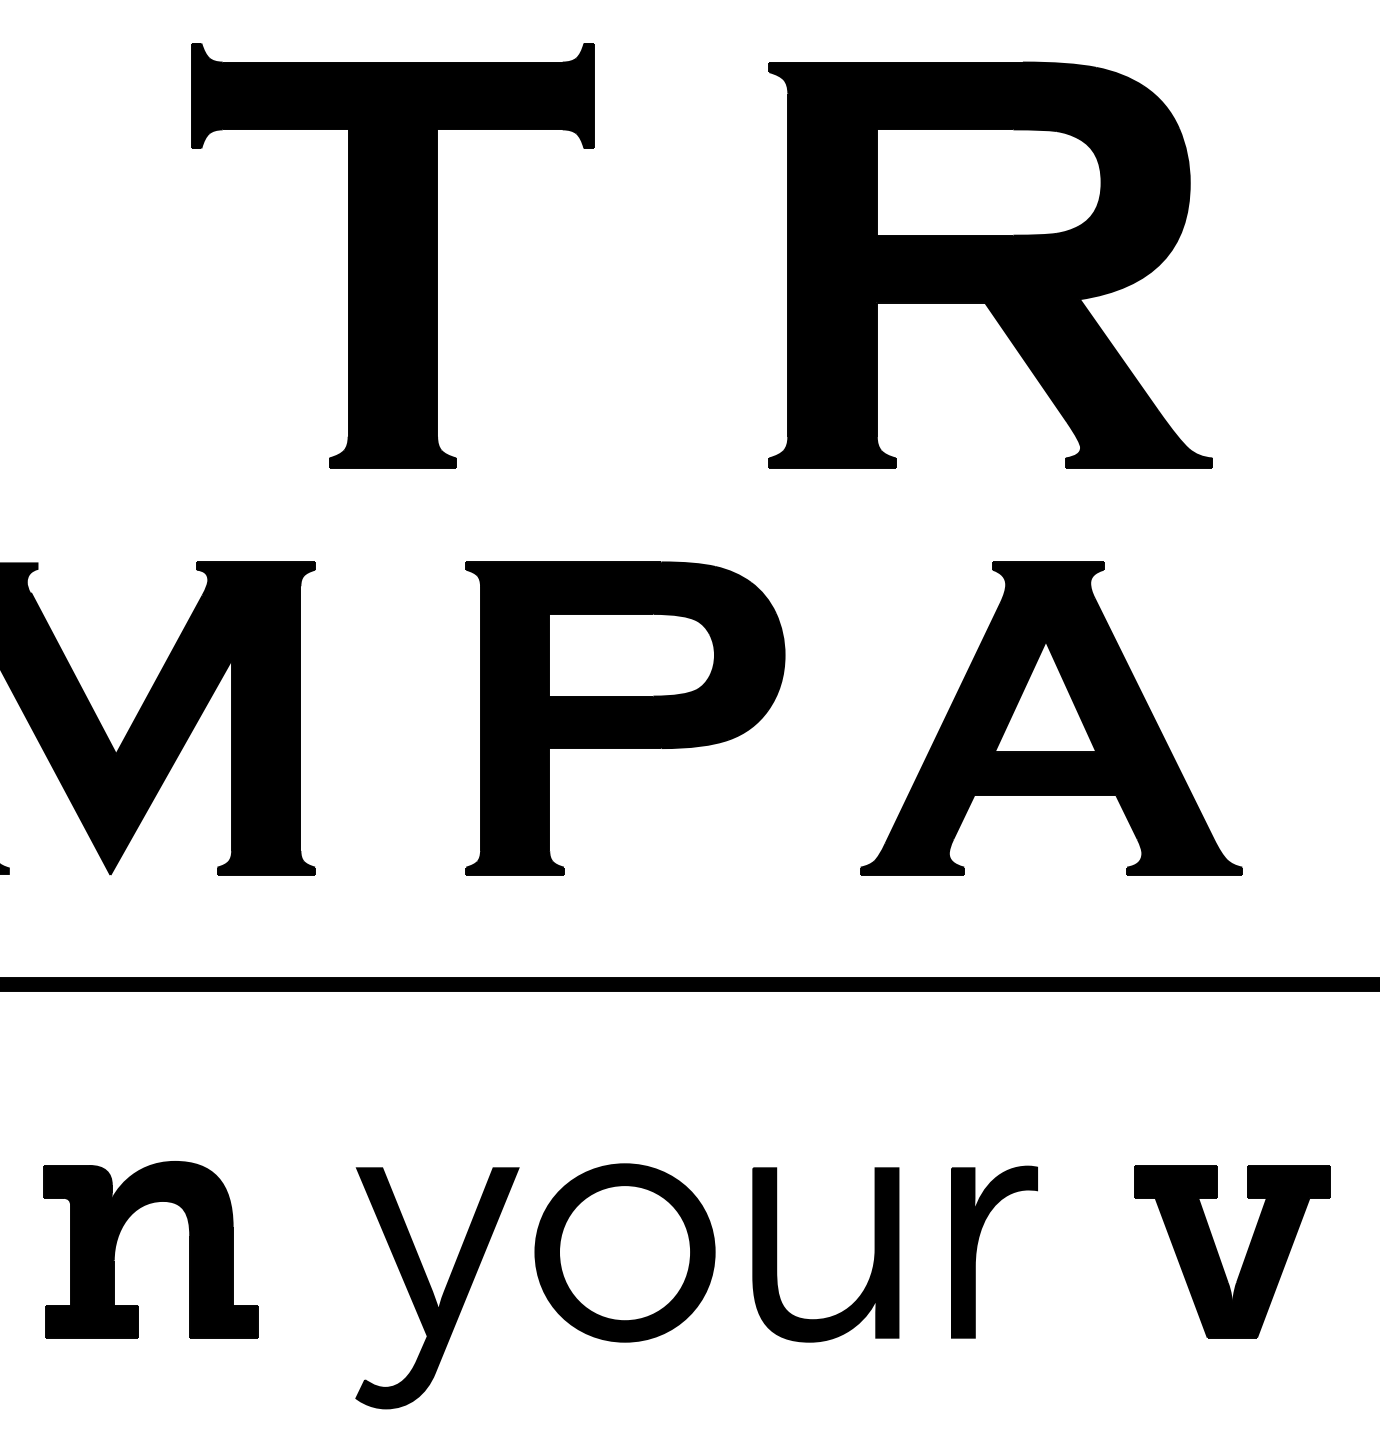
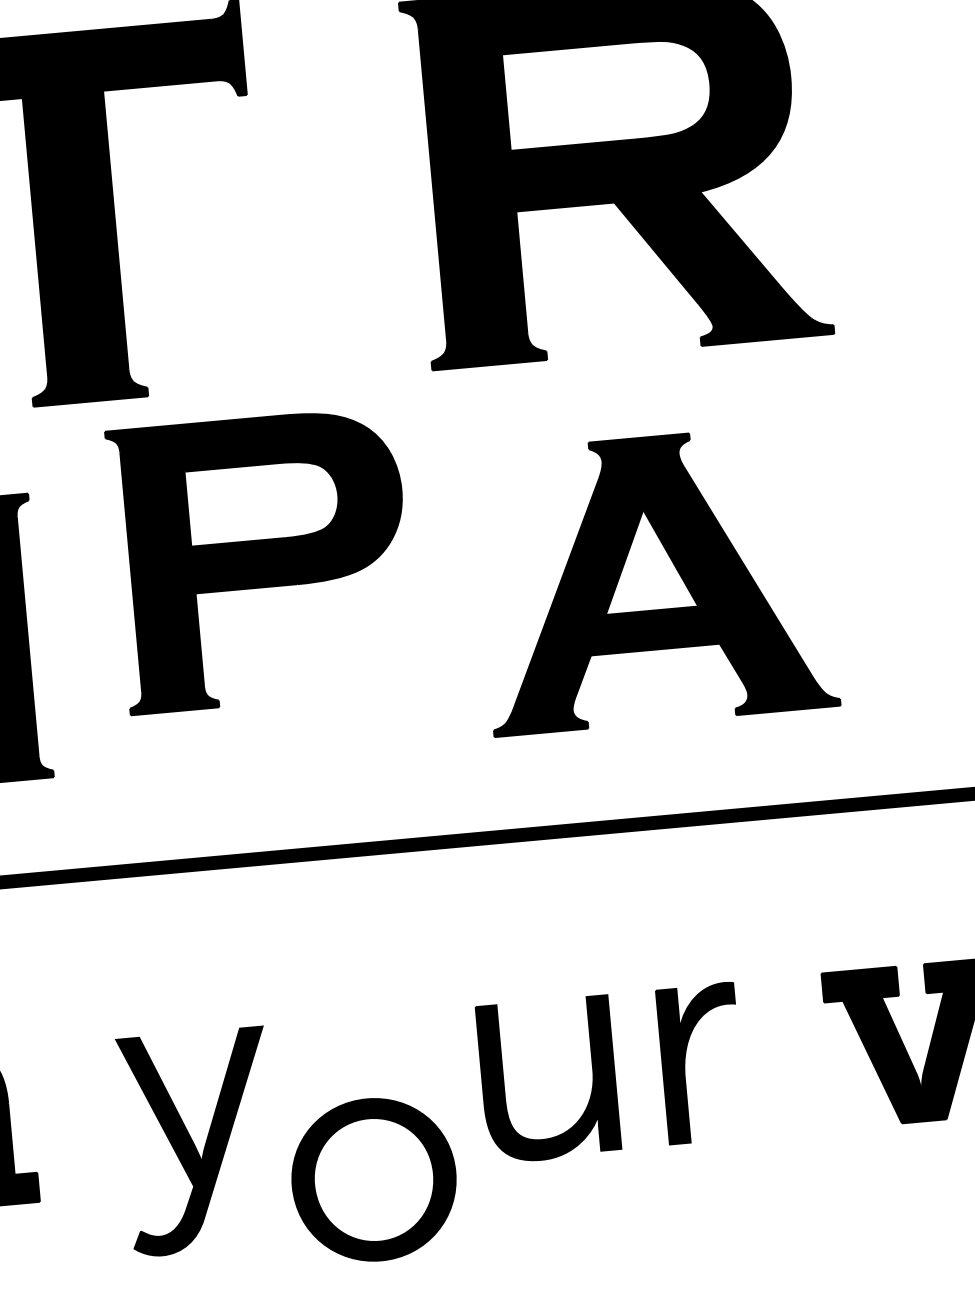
part: (625, 718) -> (262, 560), moved
part: (1051, 718) -> (654, 579), moved
part: (624, 1252) -> (373, 1179), moved

